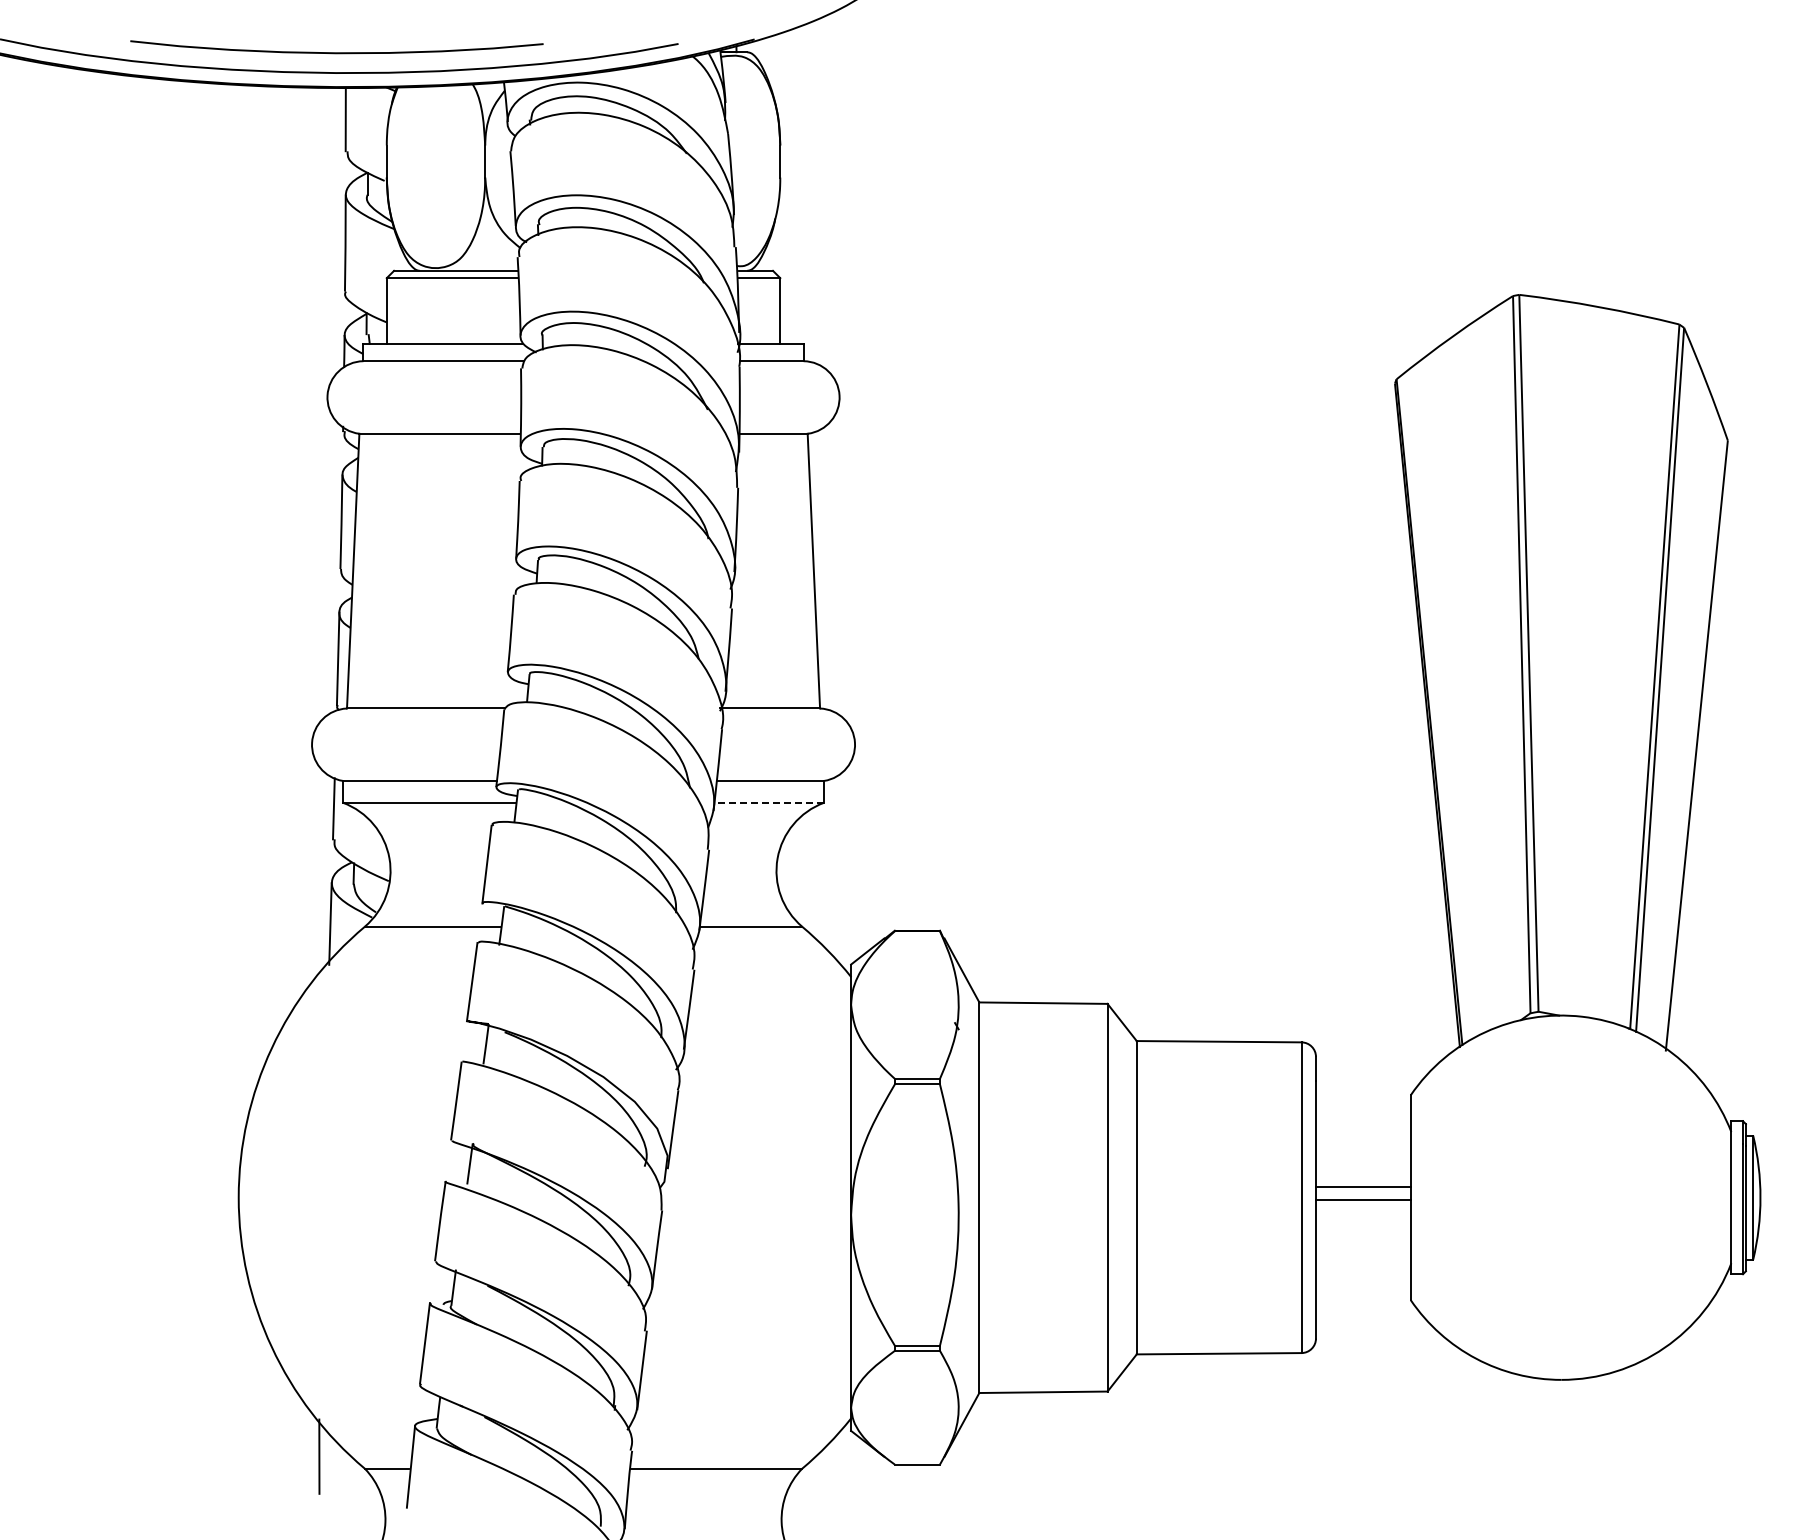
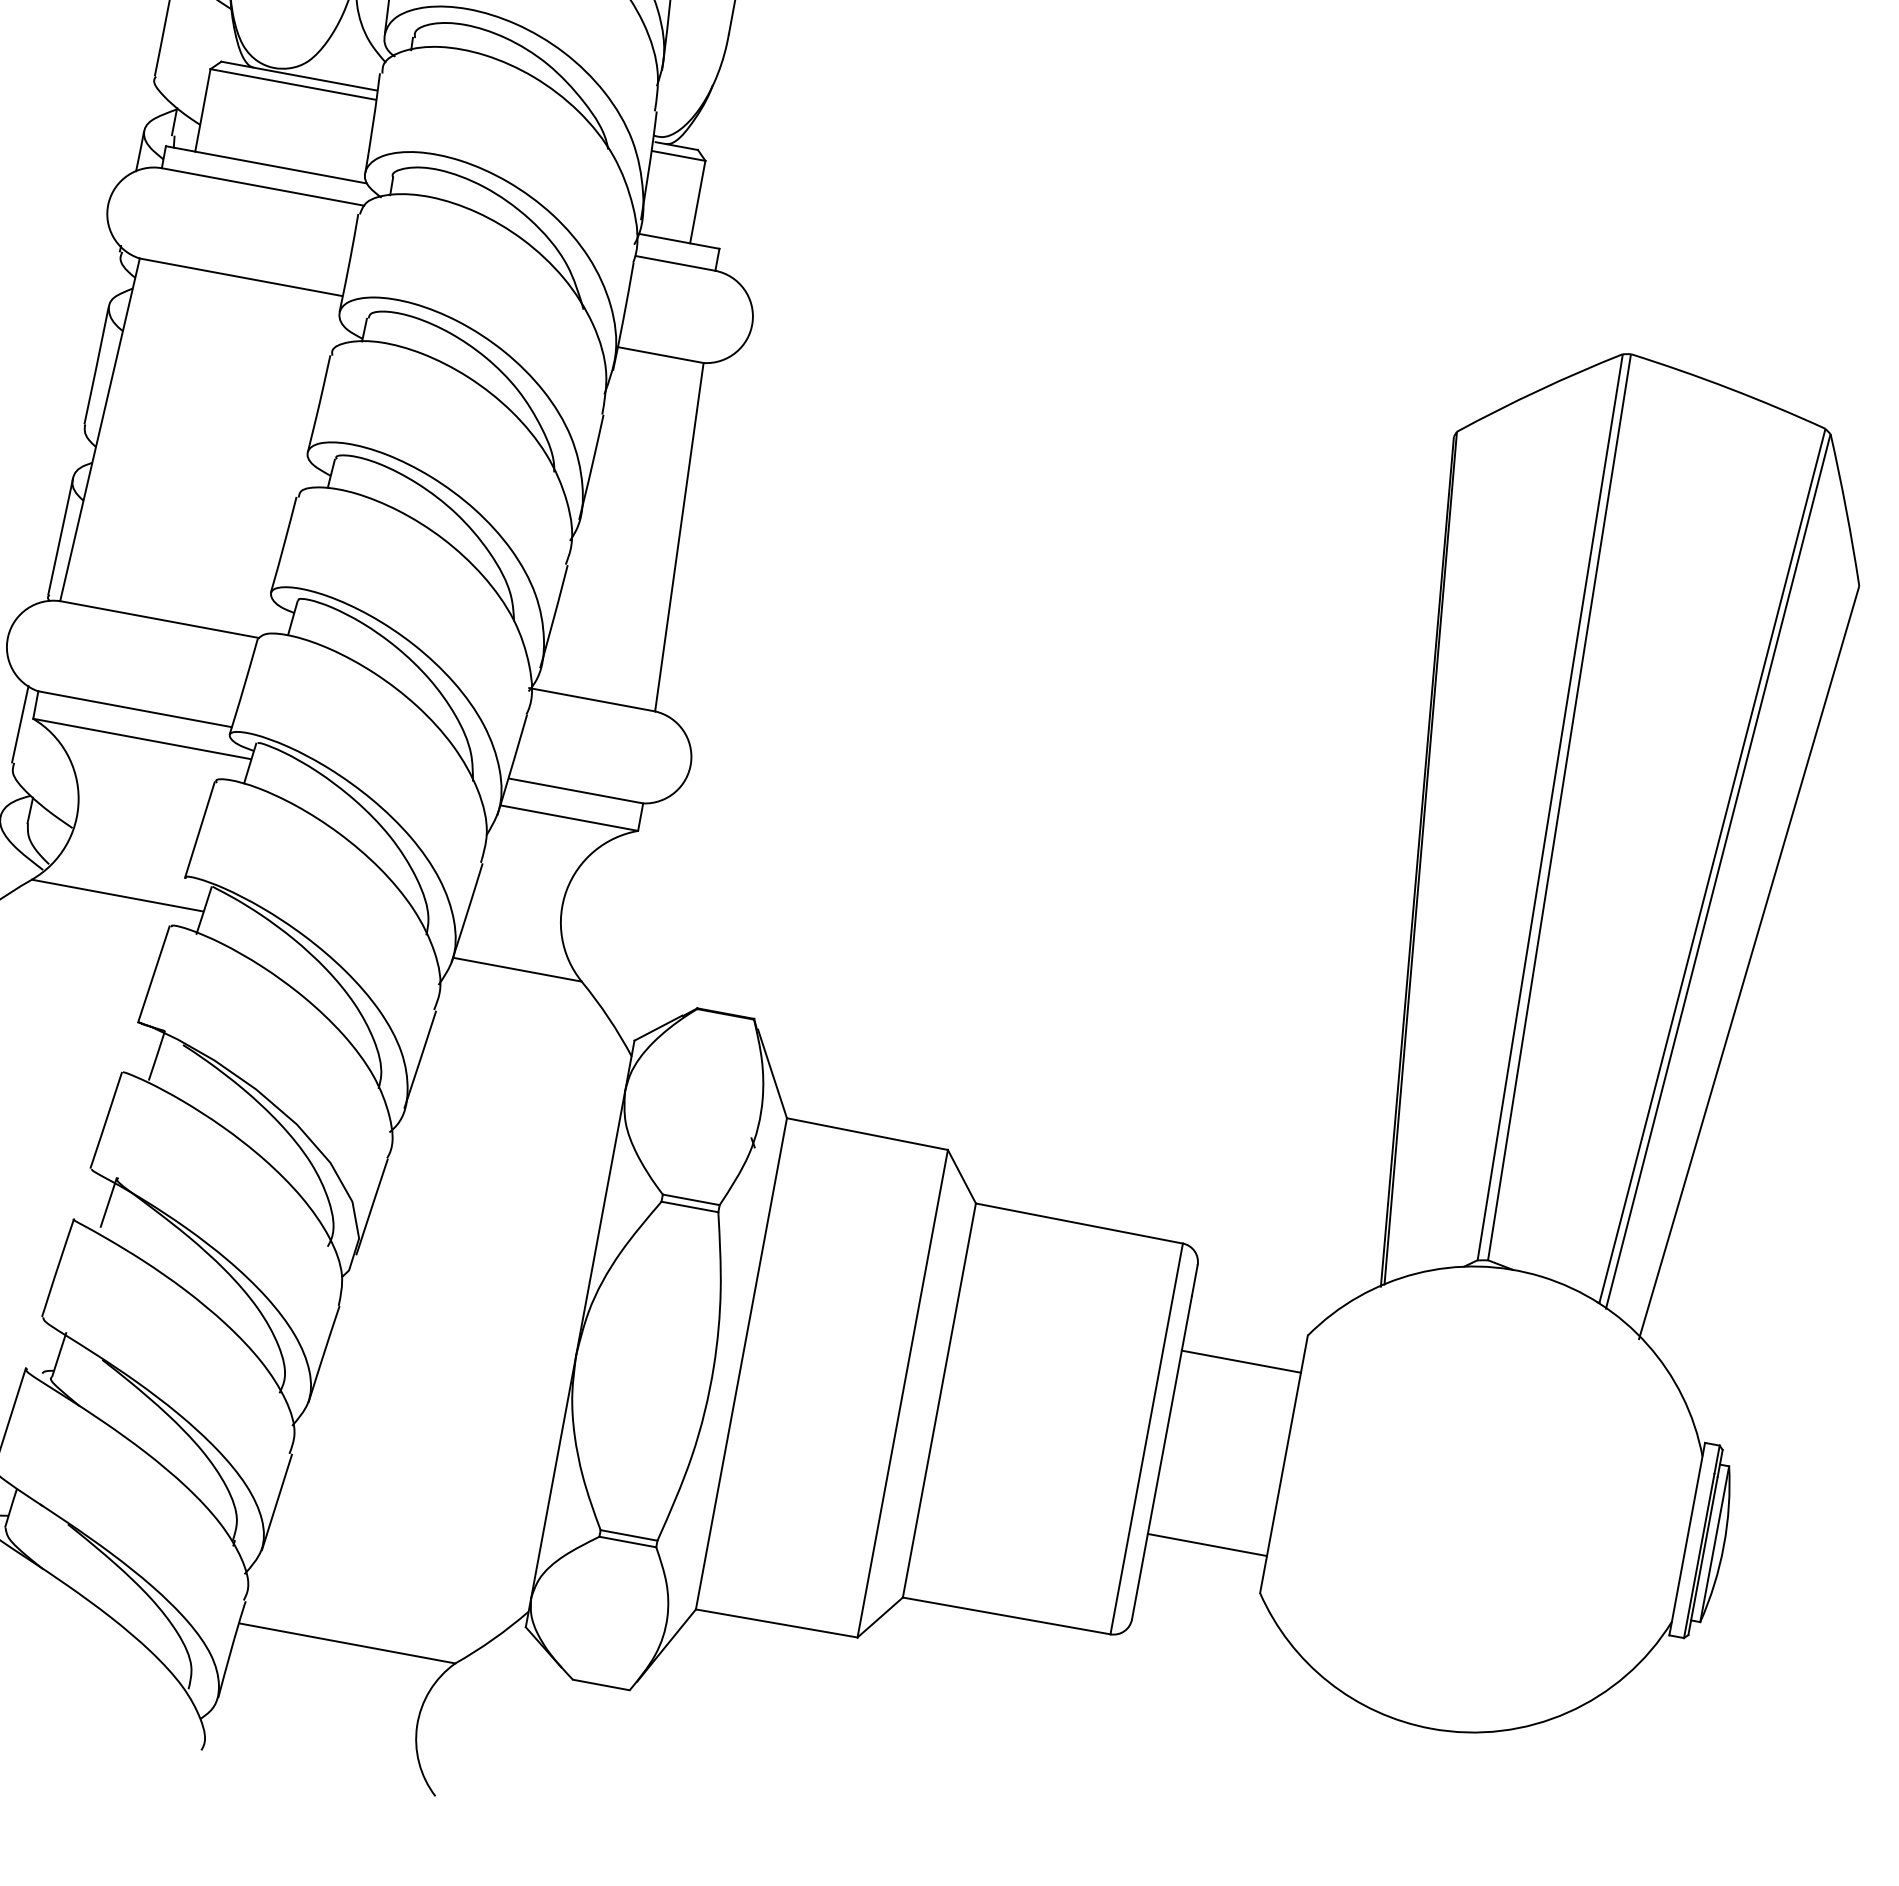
line: (769, 802) -> (569, 817), dashed -> solid
line: (1363, 1186) -> (1241, 1361), moved
line: (1363, 1199) -> (1207, 1544), moved

